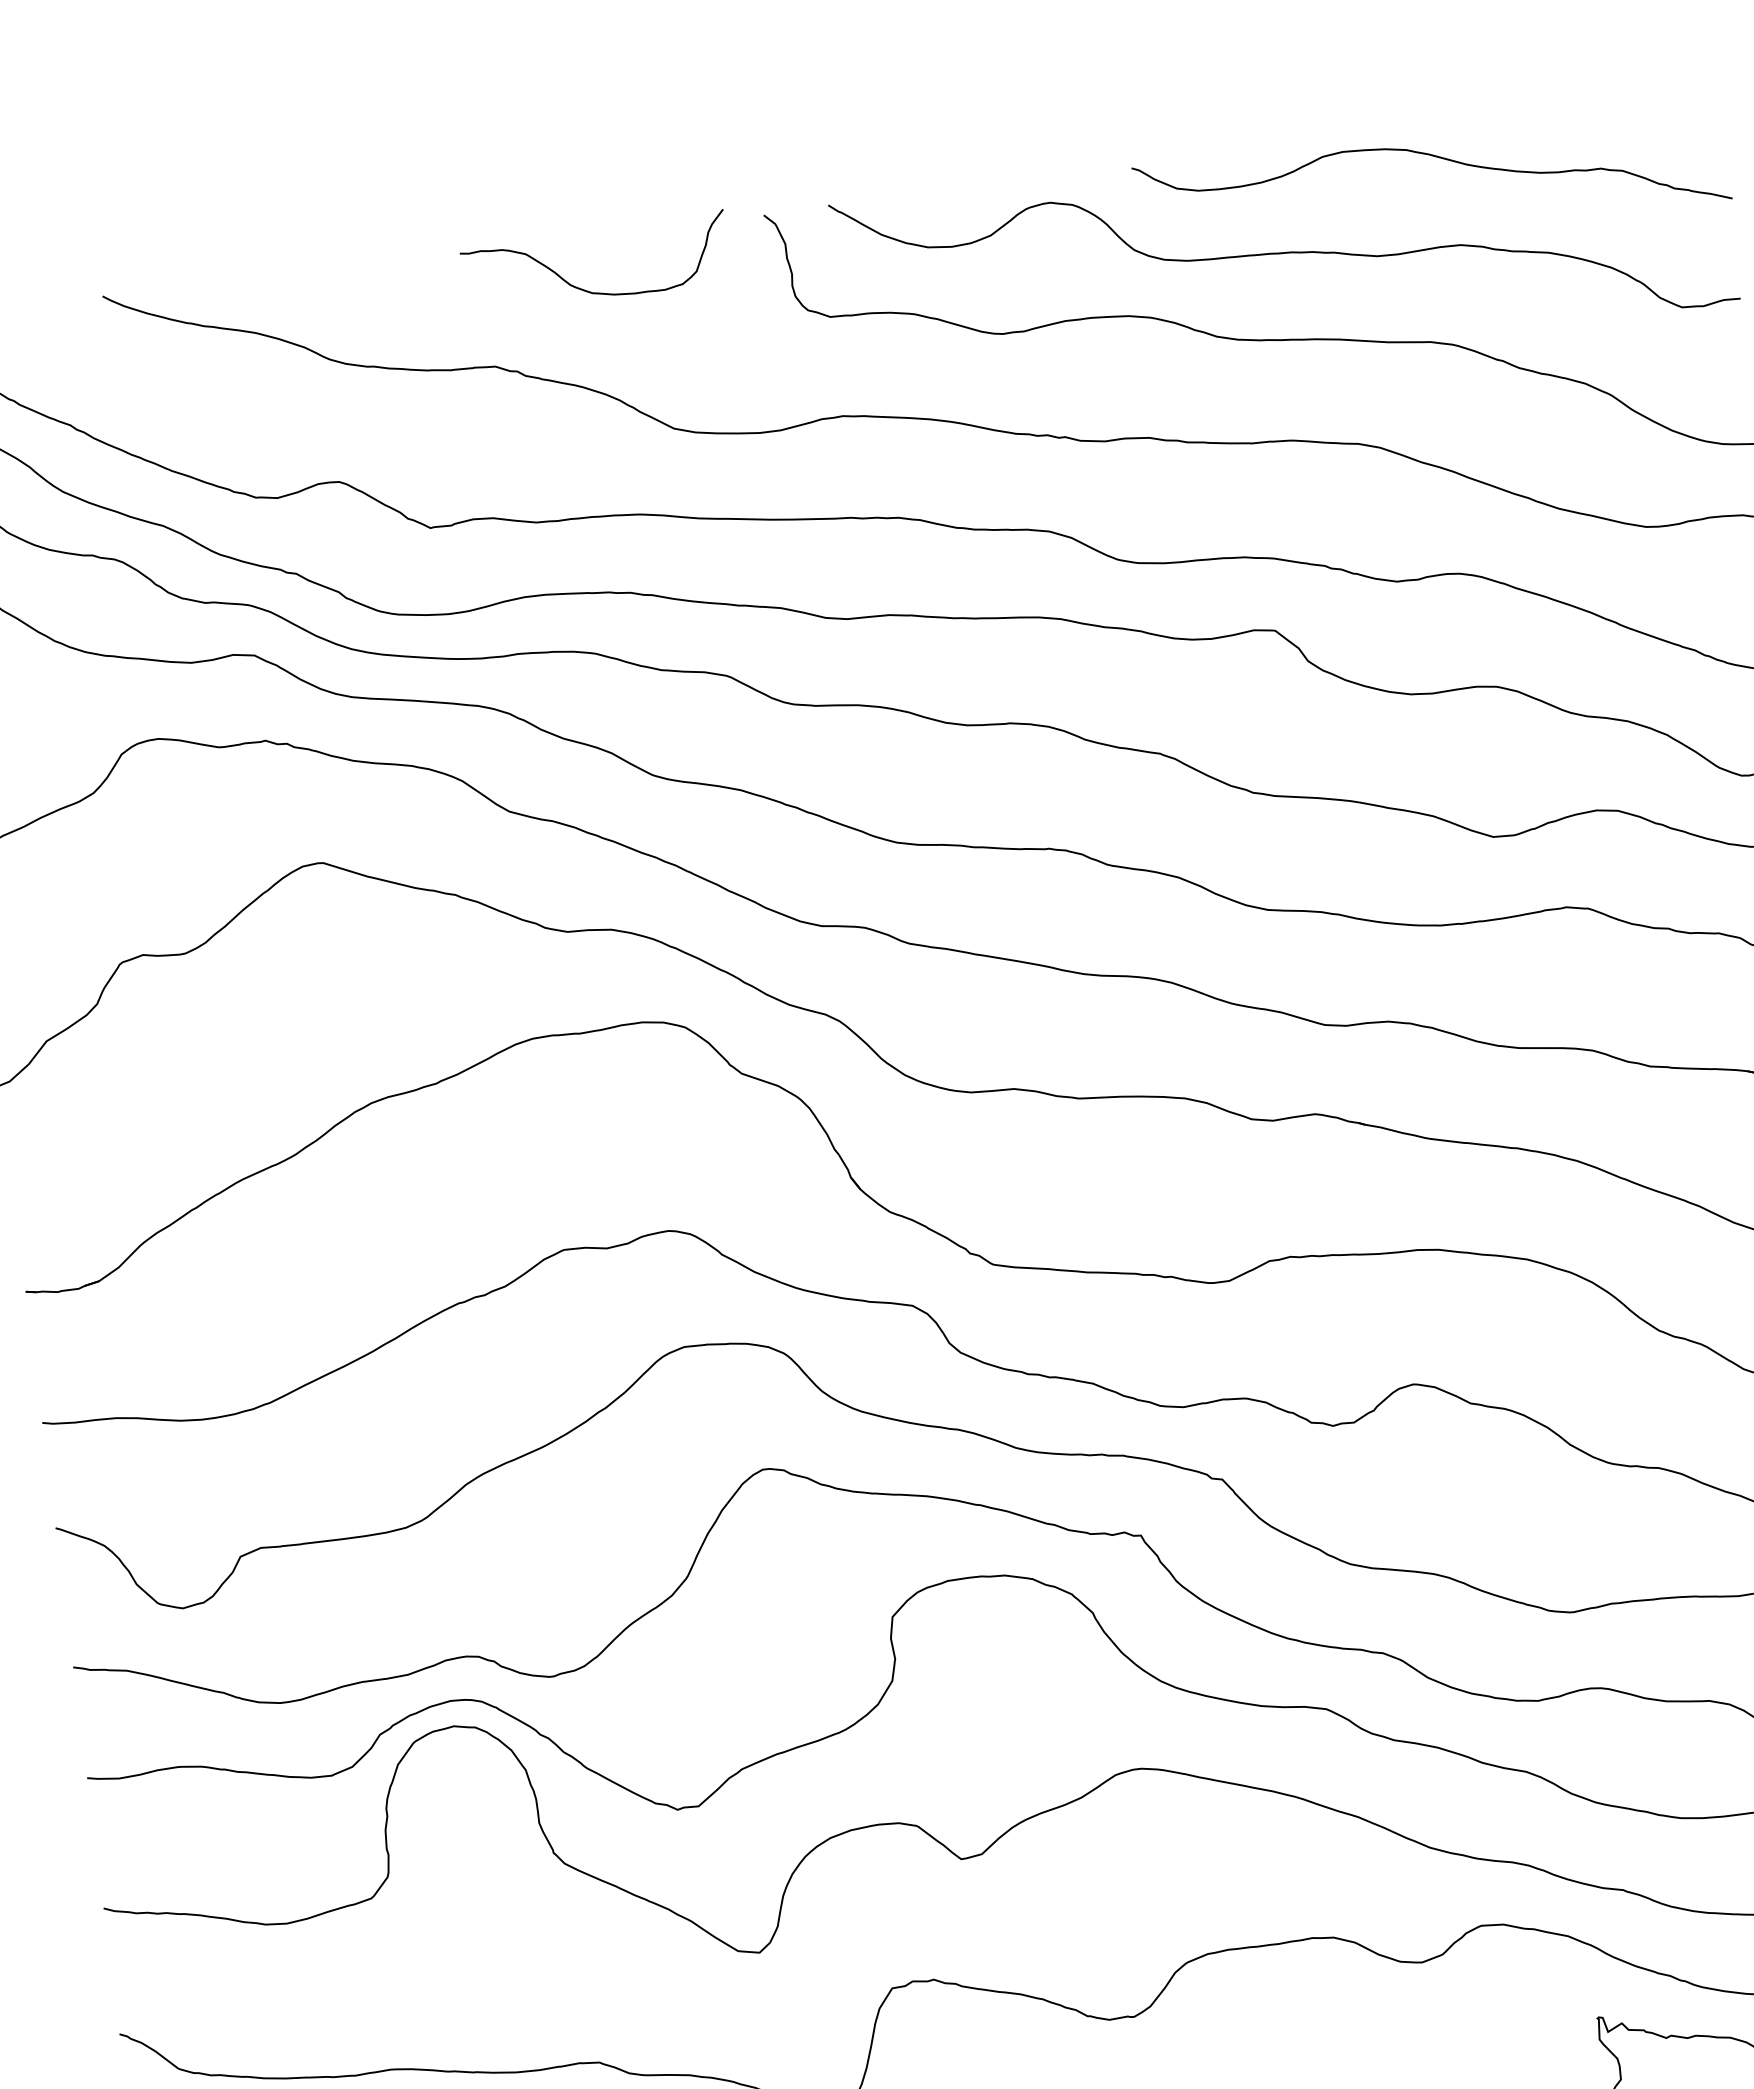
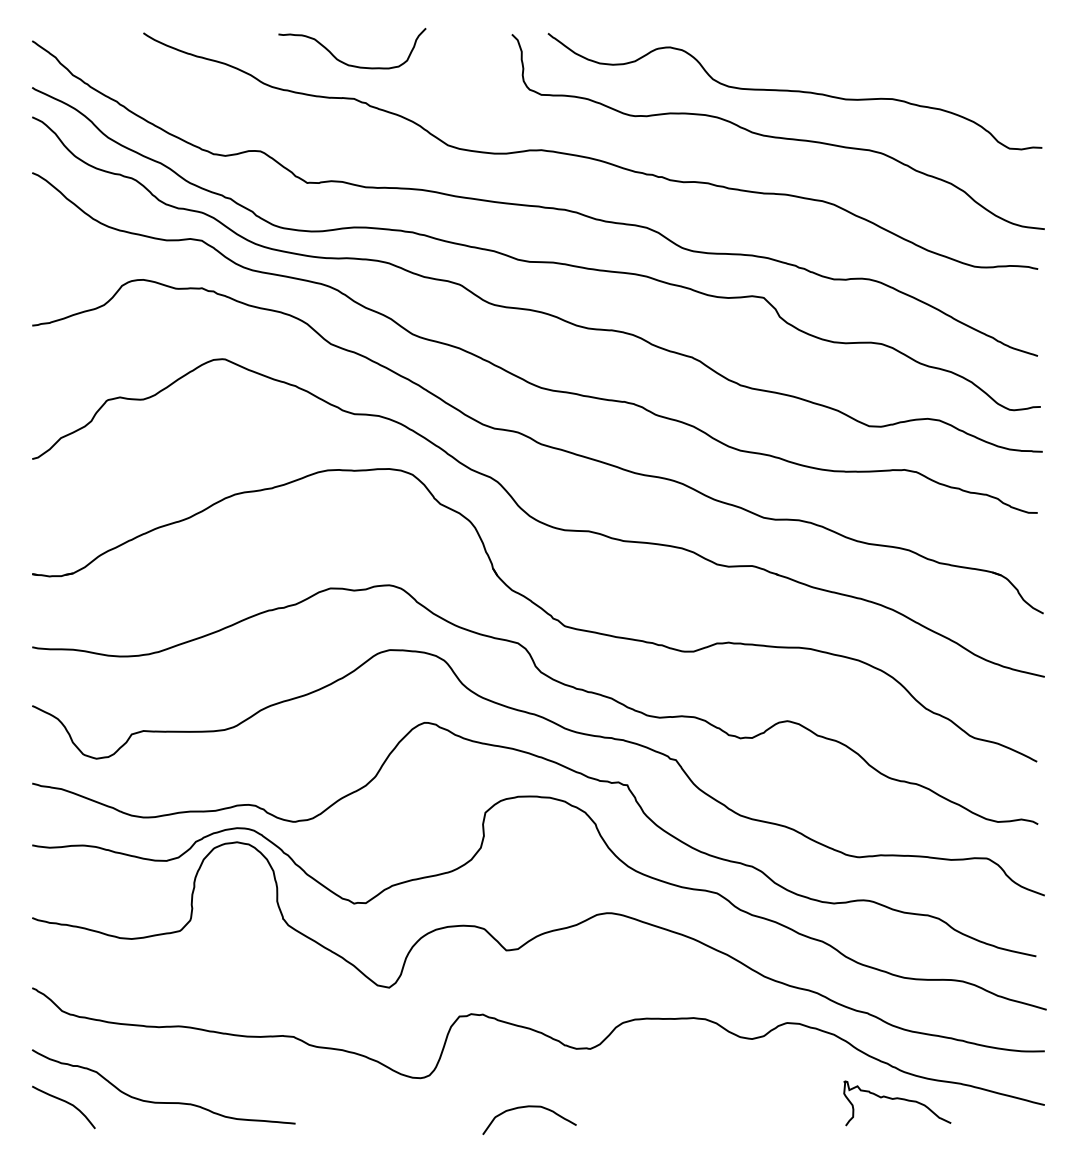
curve: (1433, 158) -> (883, 49), removed
curve: (586, 288) -> (345, 62), moved

